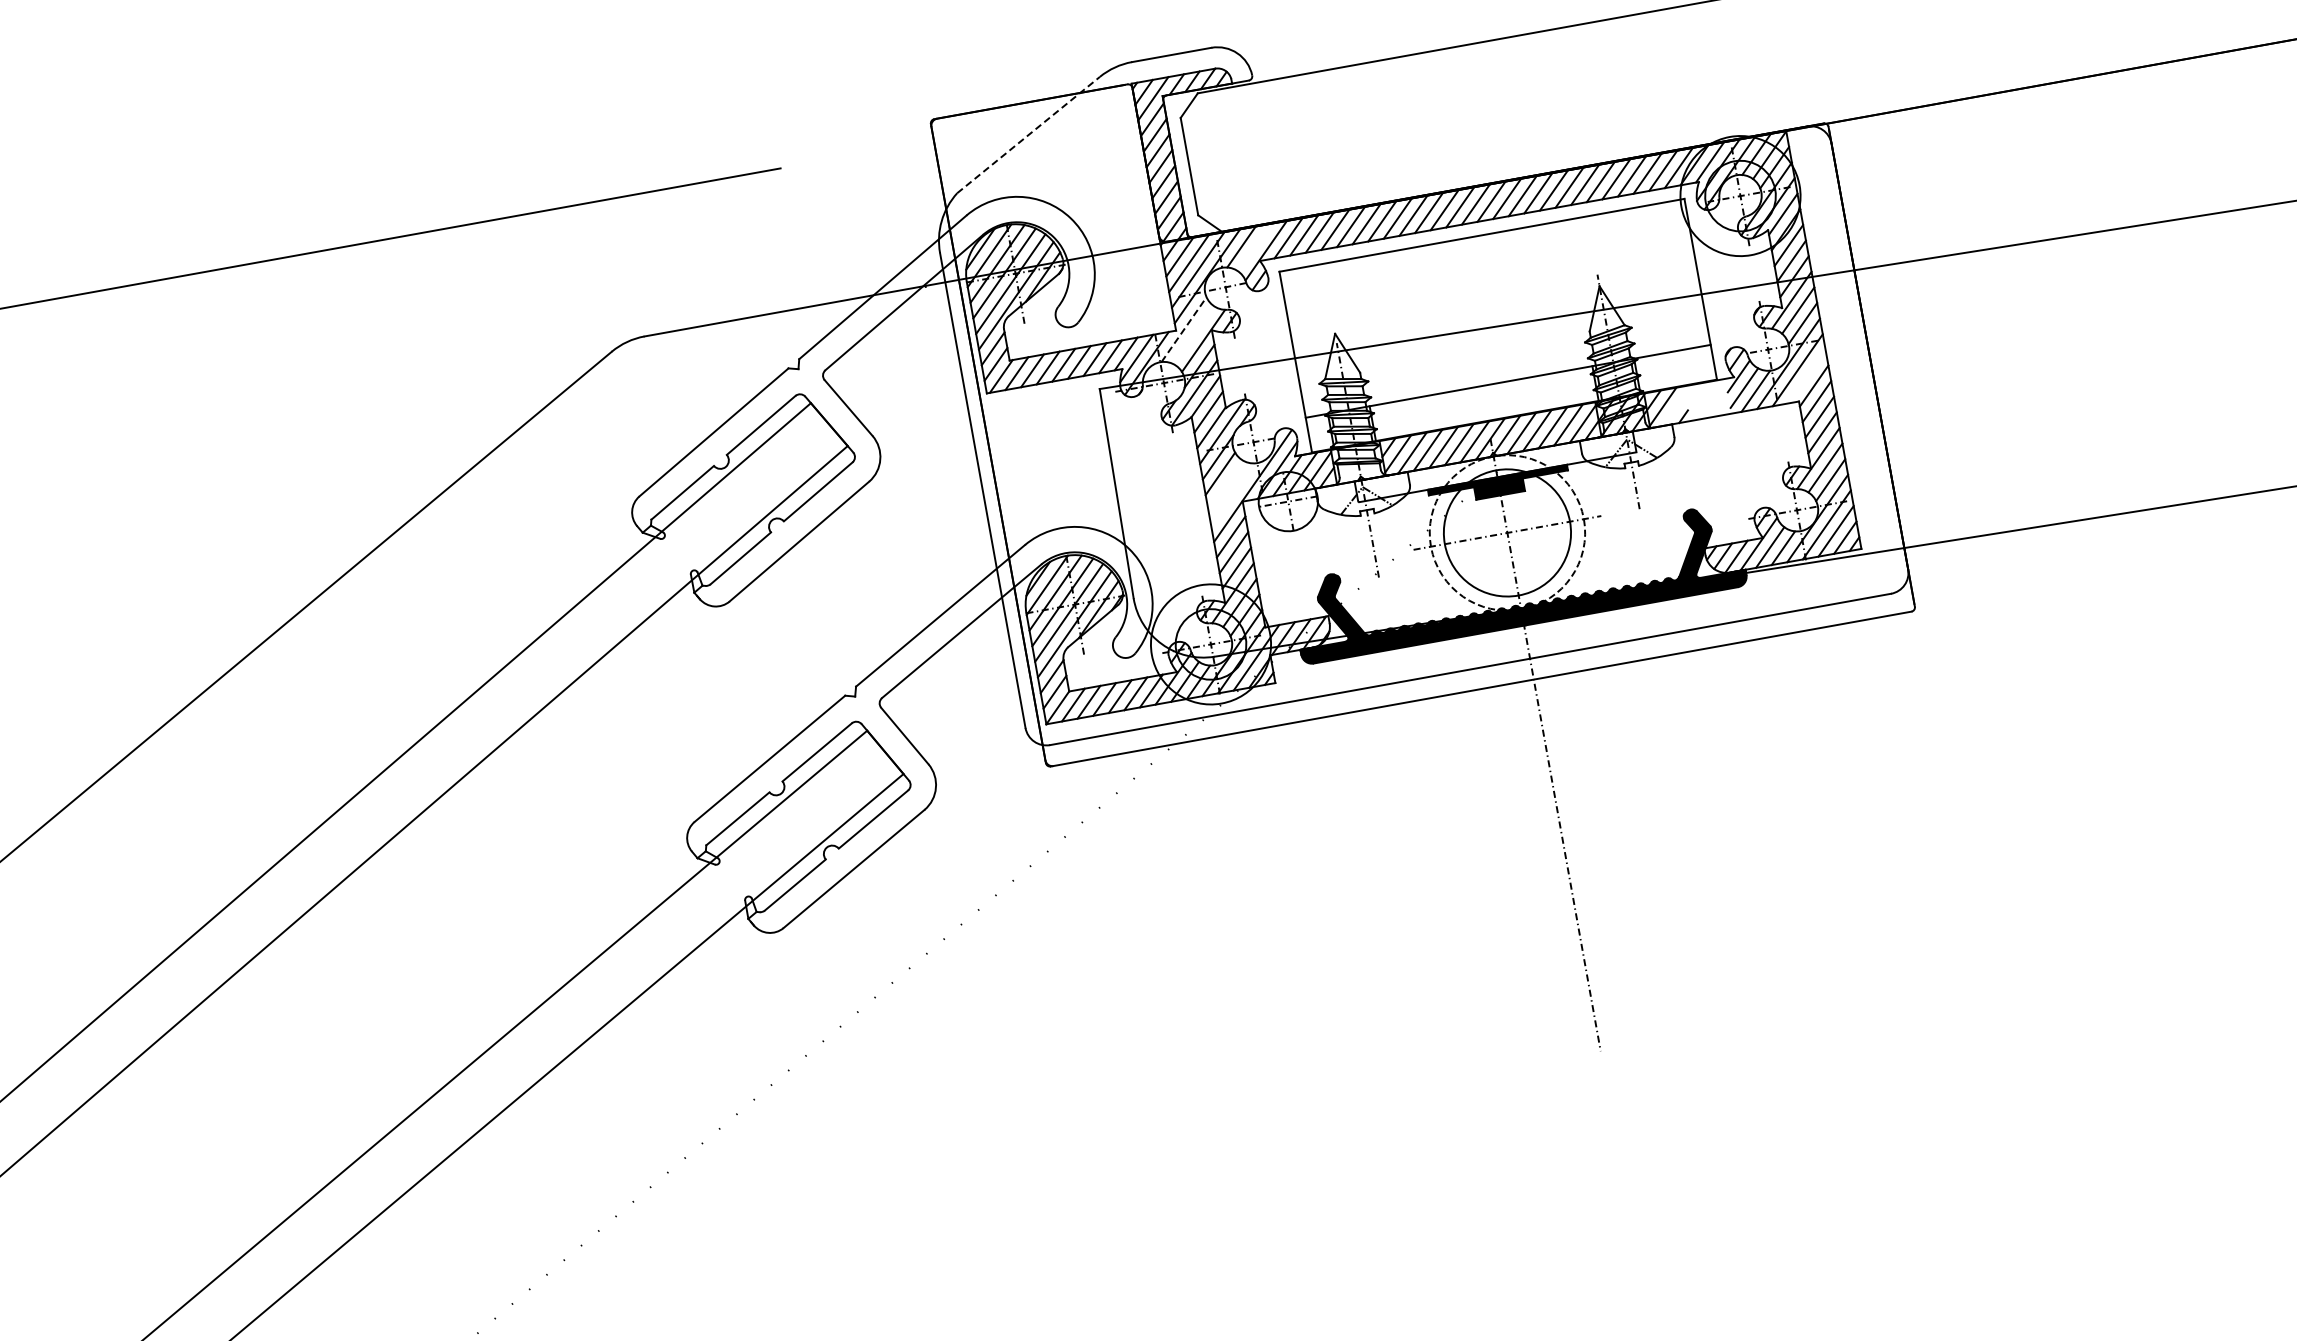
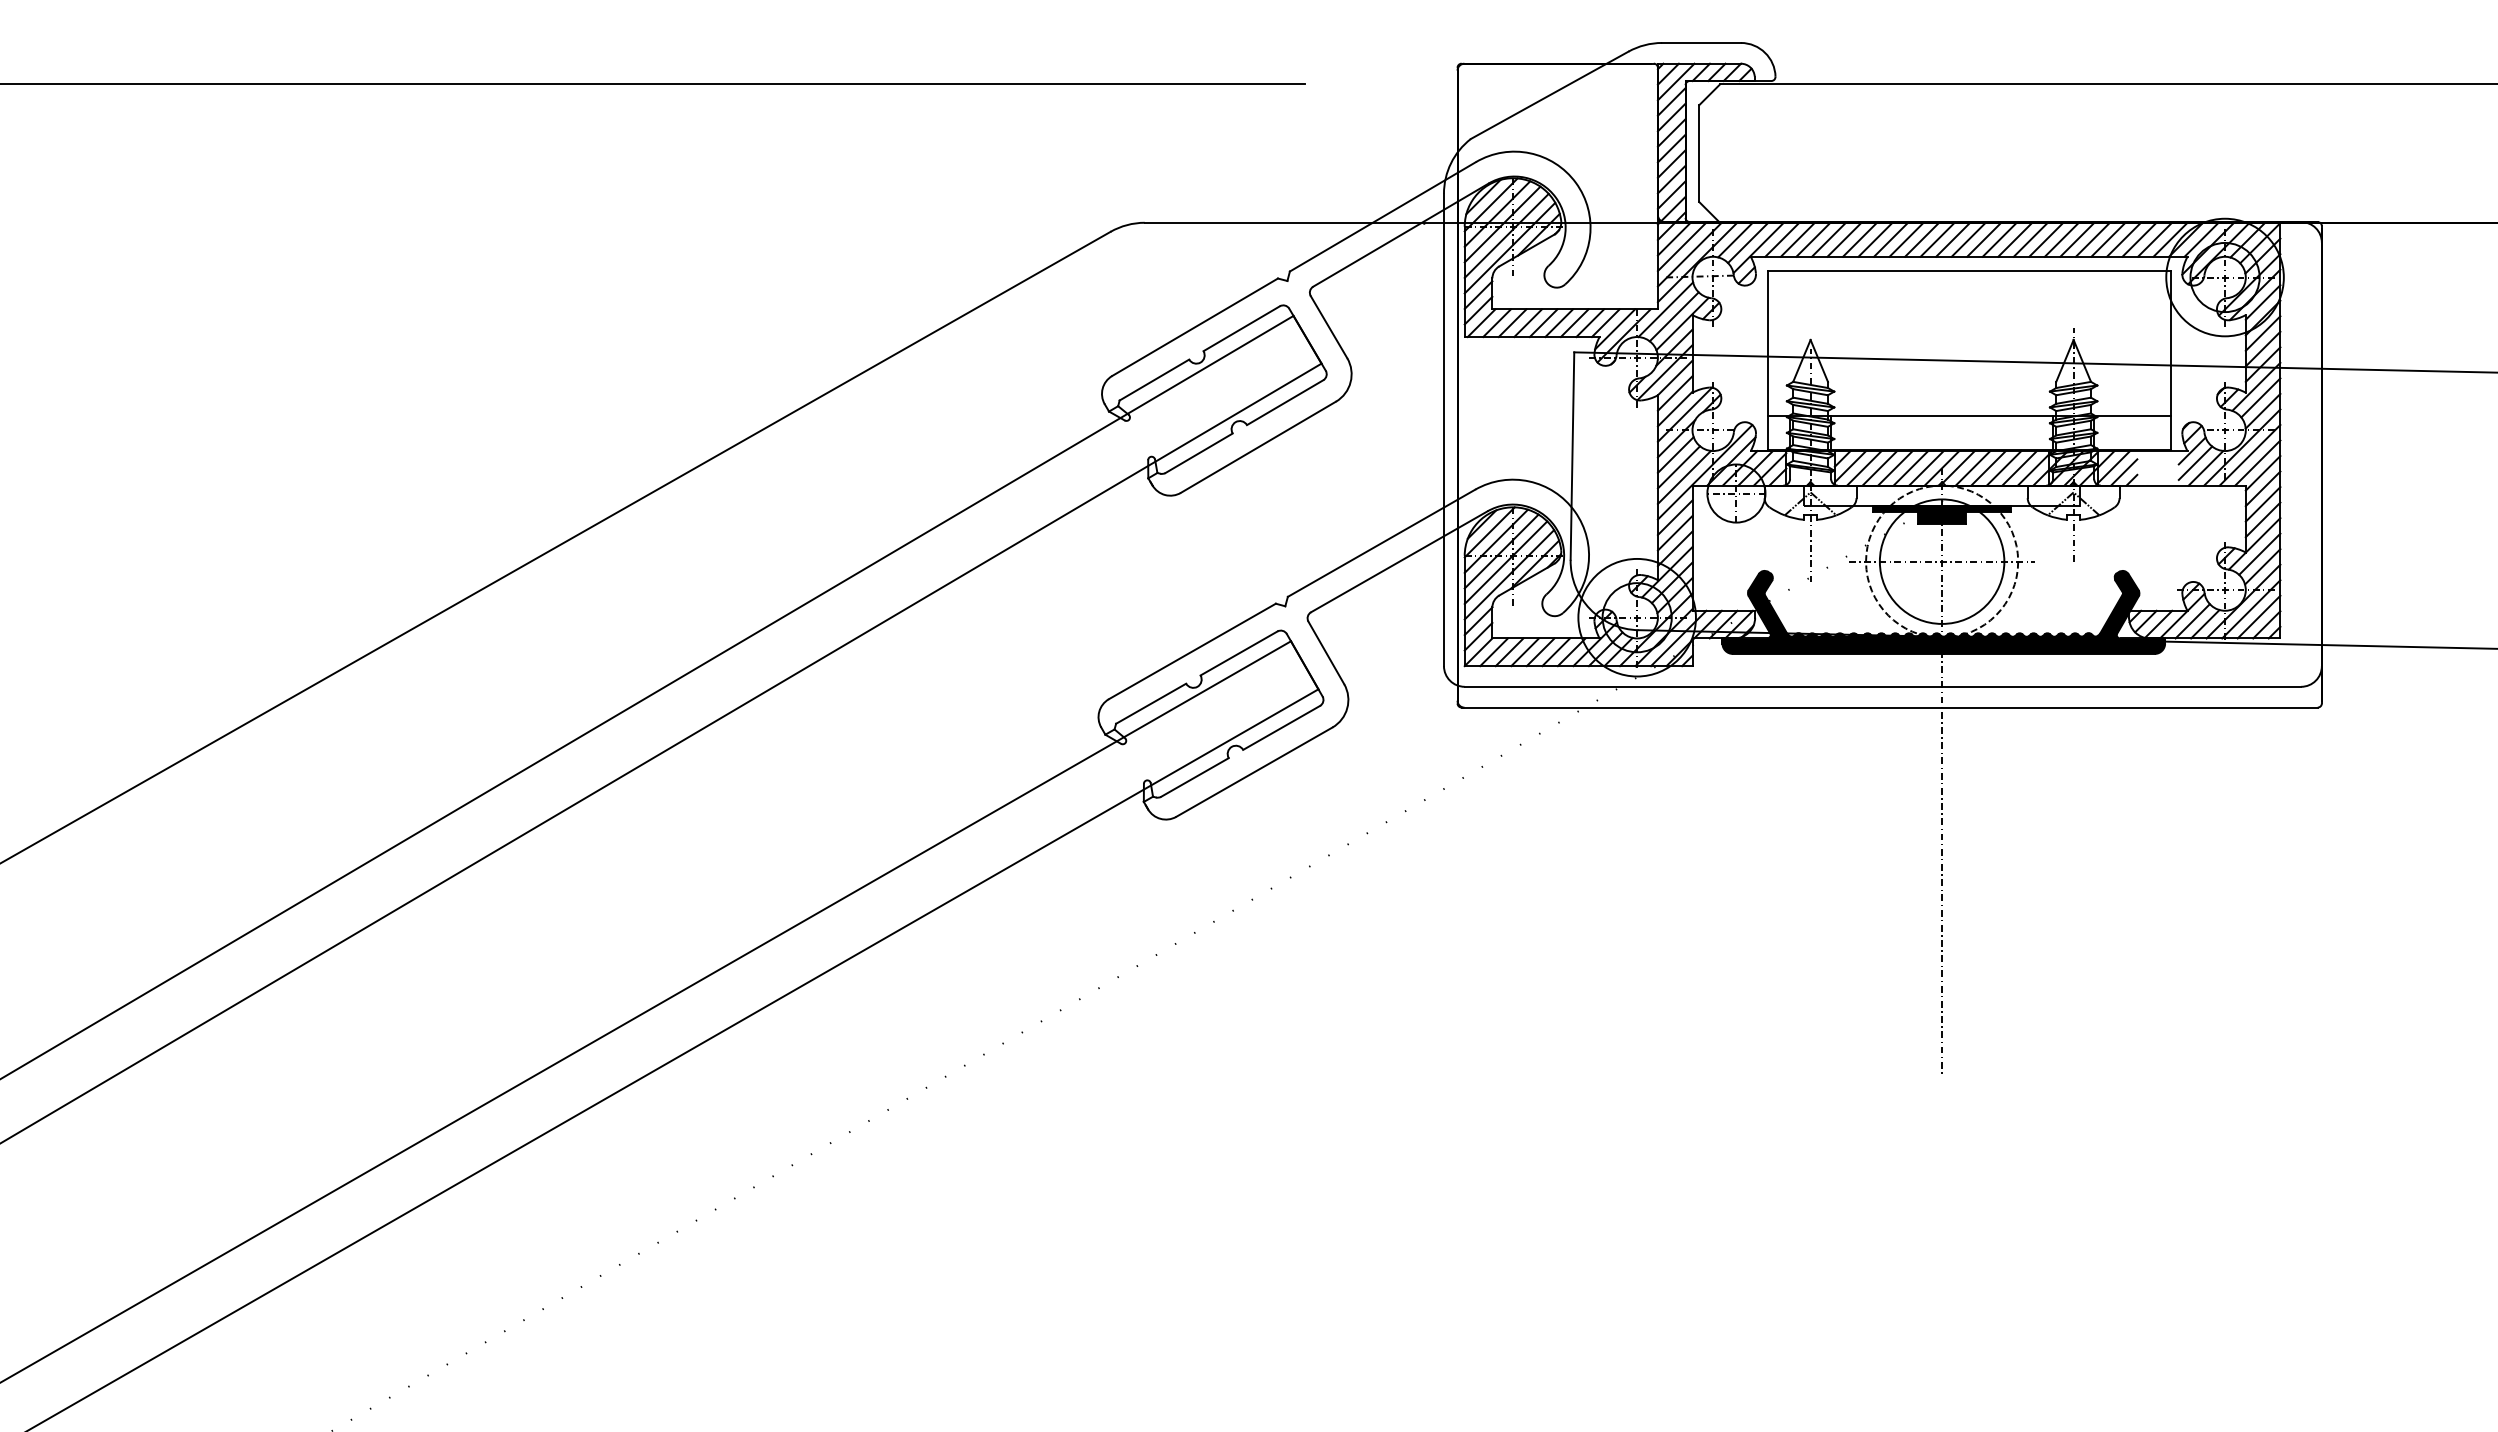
line: (1029, 135) -> (1550, 95), dashed -> solid
line: (1255, 247) -> (1748, 242), added
line: (1183, 329) -> (1665, 309), dashed -> solid
line: (1193, 335) -> (1673, 316), added
line: (1806, 376) -> (2257, 462), added
line: (1674, 410) -> (2124, 472), added
line: (1225, 485) -> (1678, 467), added
line: (1232, 494) -> (1683, 476), added

